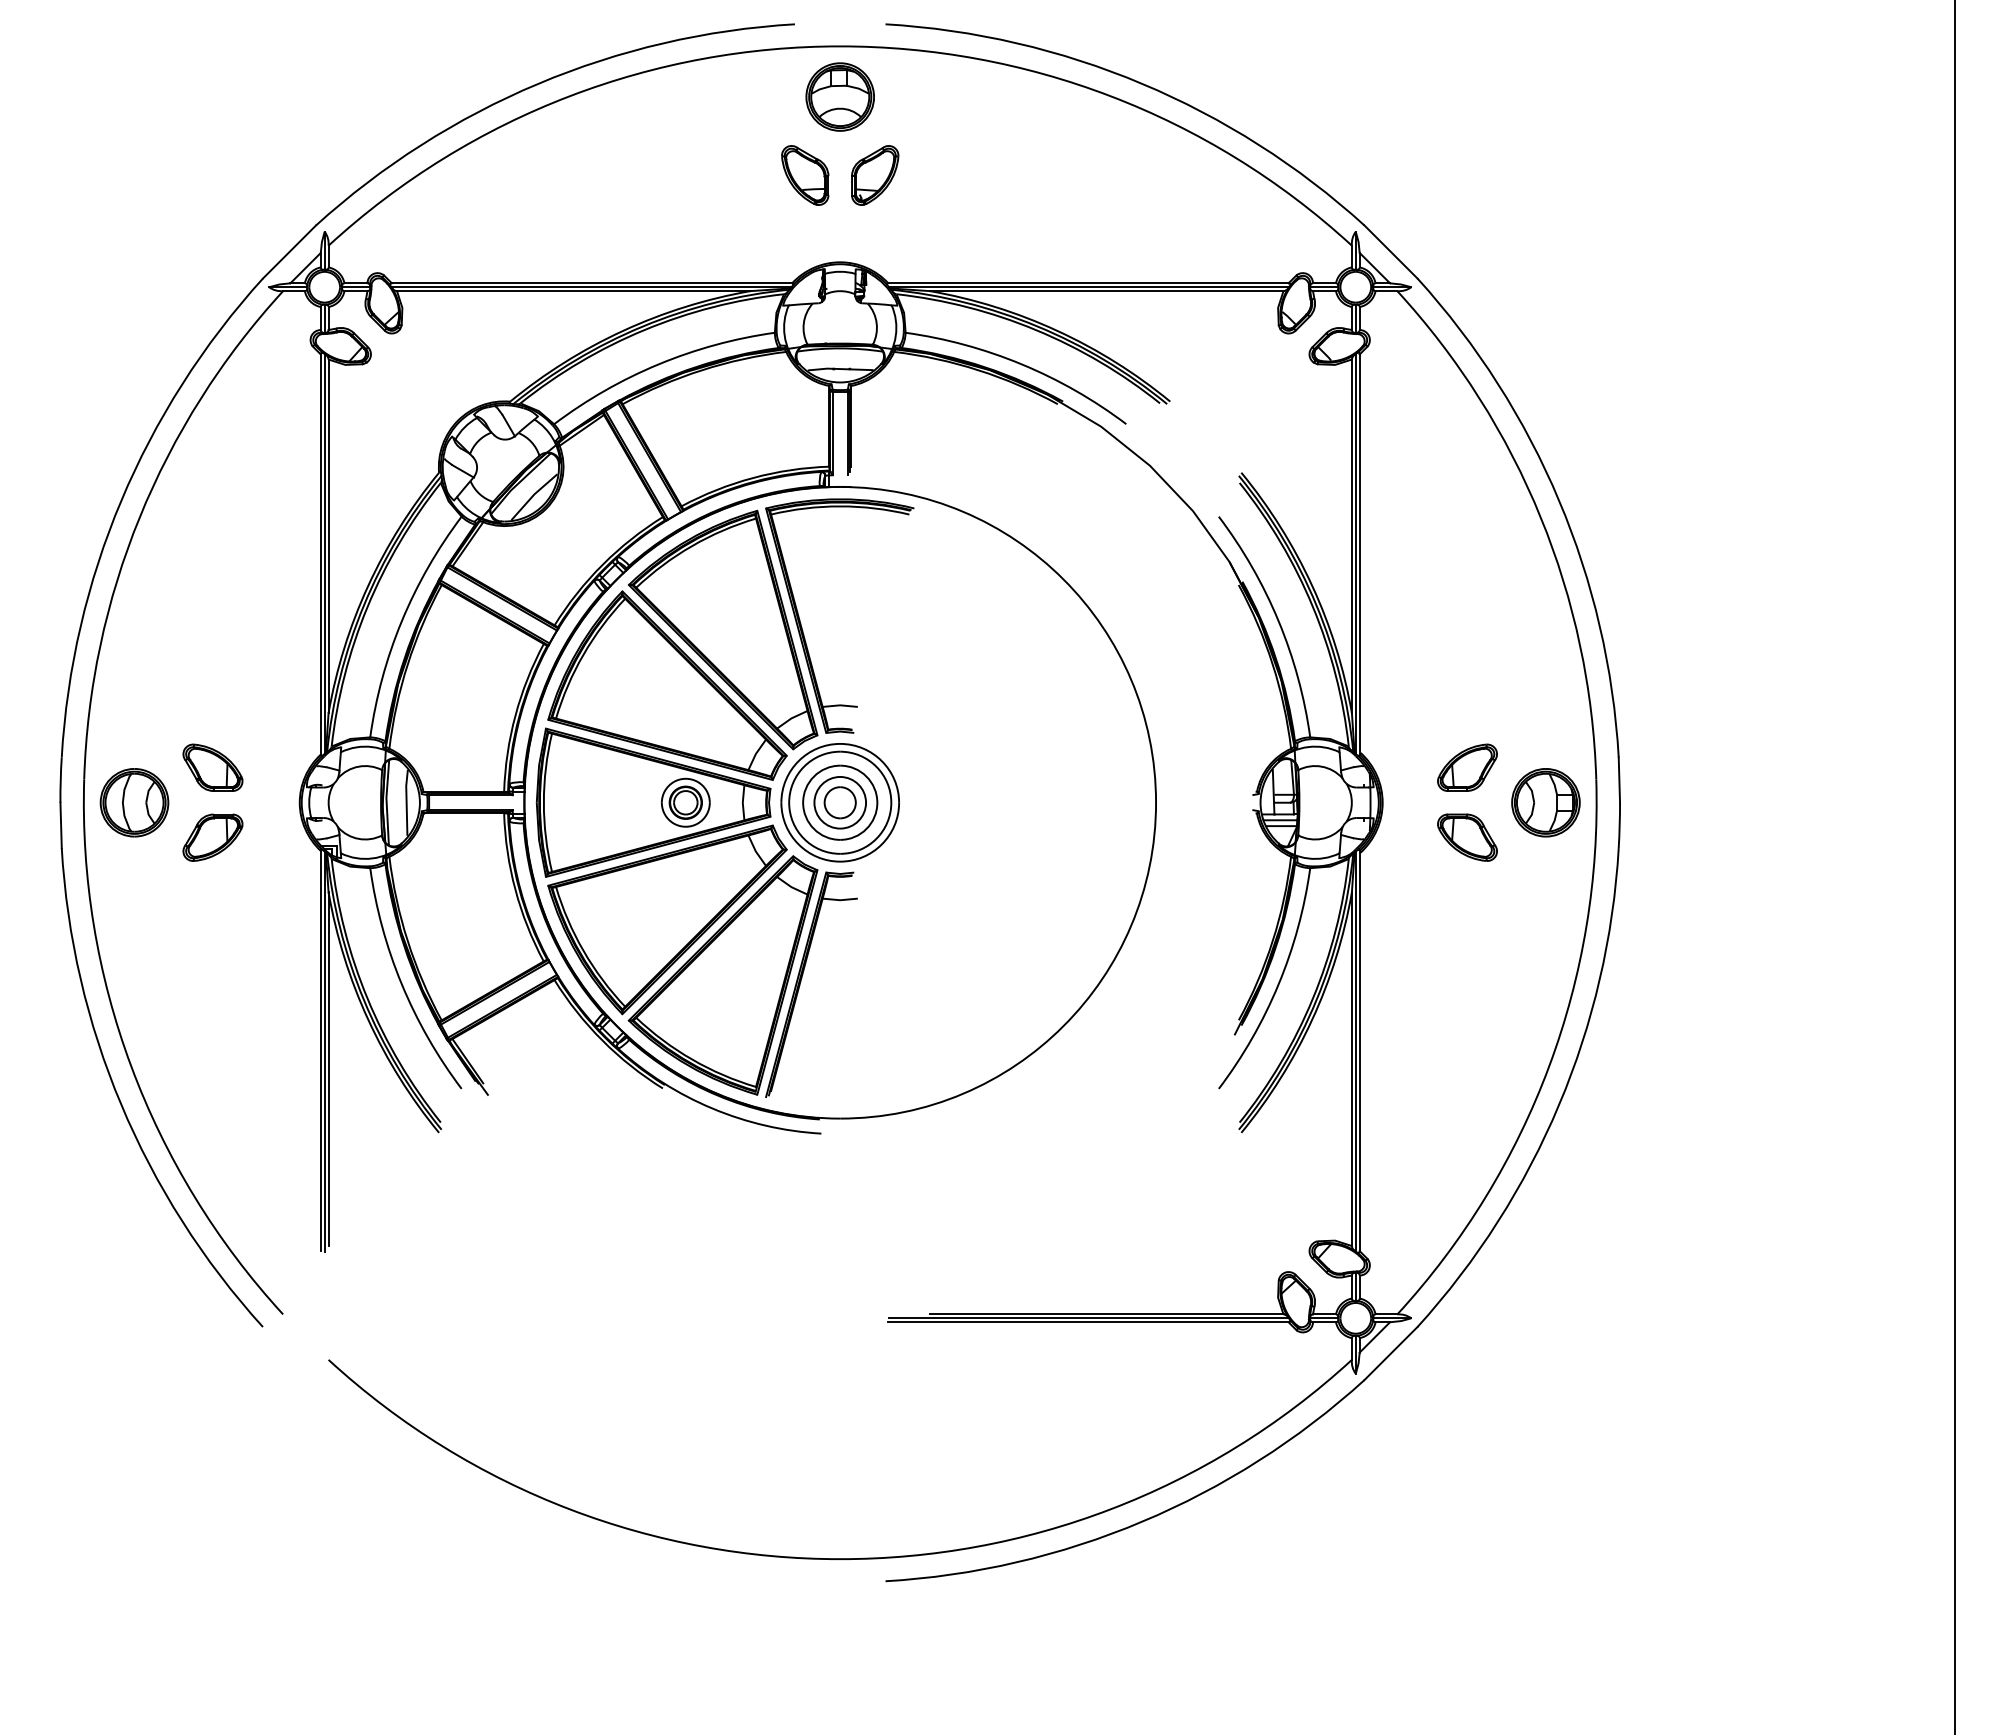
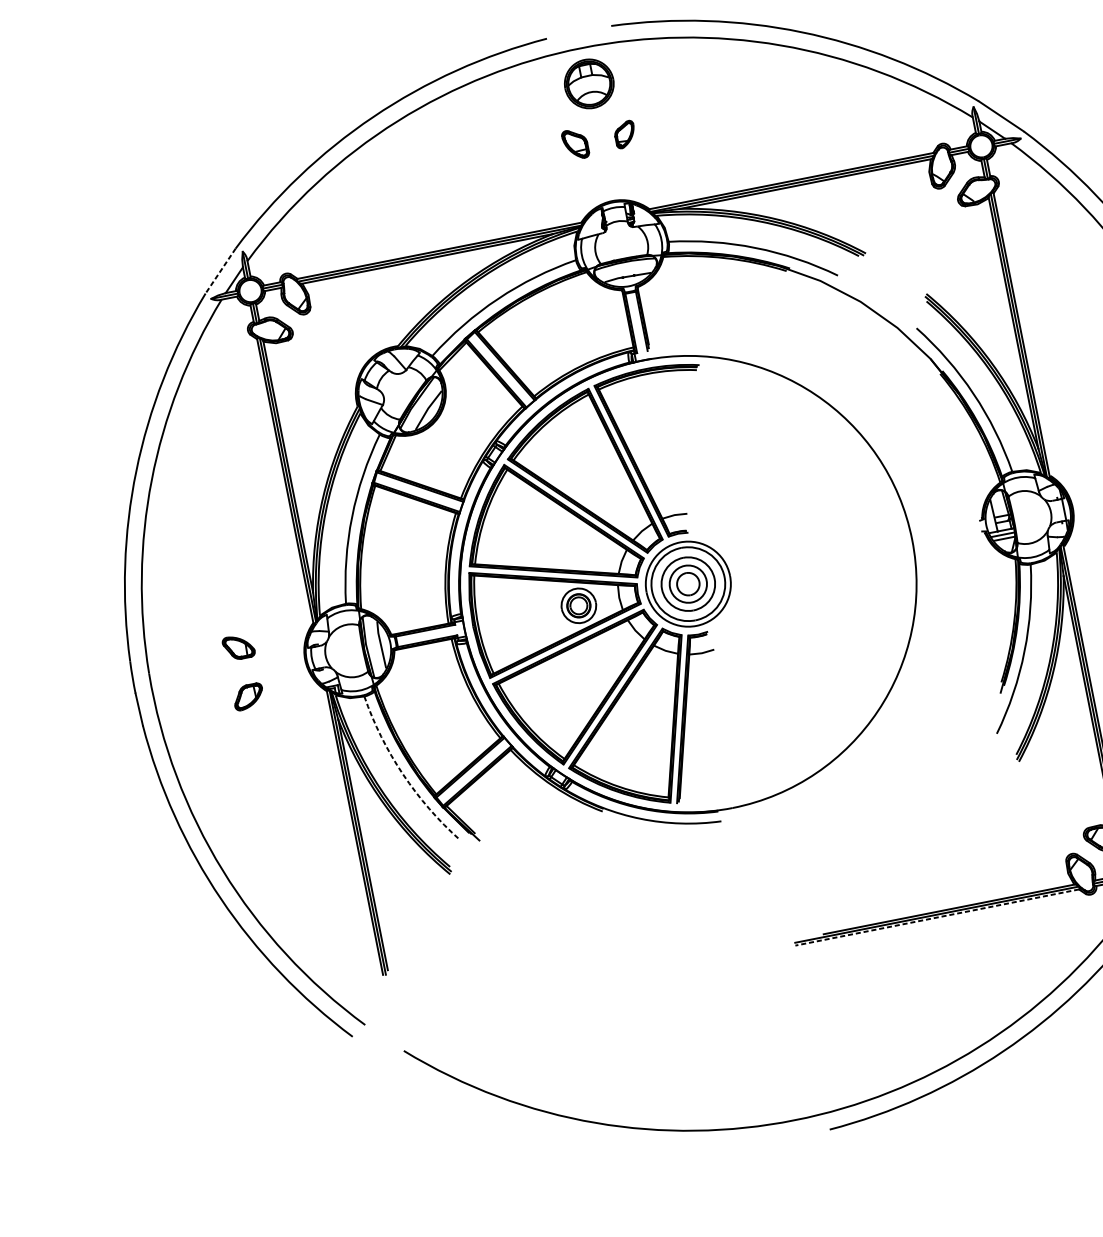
part: (805, 175) -> (575, 144), size x0.7
part: (875, 175) -> (625, 134), size x0.6
line: (289, 252) -> (220, 271), solid -> dashed
part: (212, 767) -> (238, 647), size x0.7
part: (134, 802) -> (188, 683), removed
part: (212, 837) -> (248, 696), size x0.7
arc: (401, 984) -> (402, 774), solid -> dashed
line: (1087, 1322) -> (936, 917), solid -> dashed

